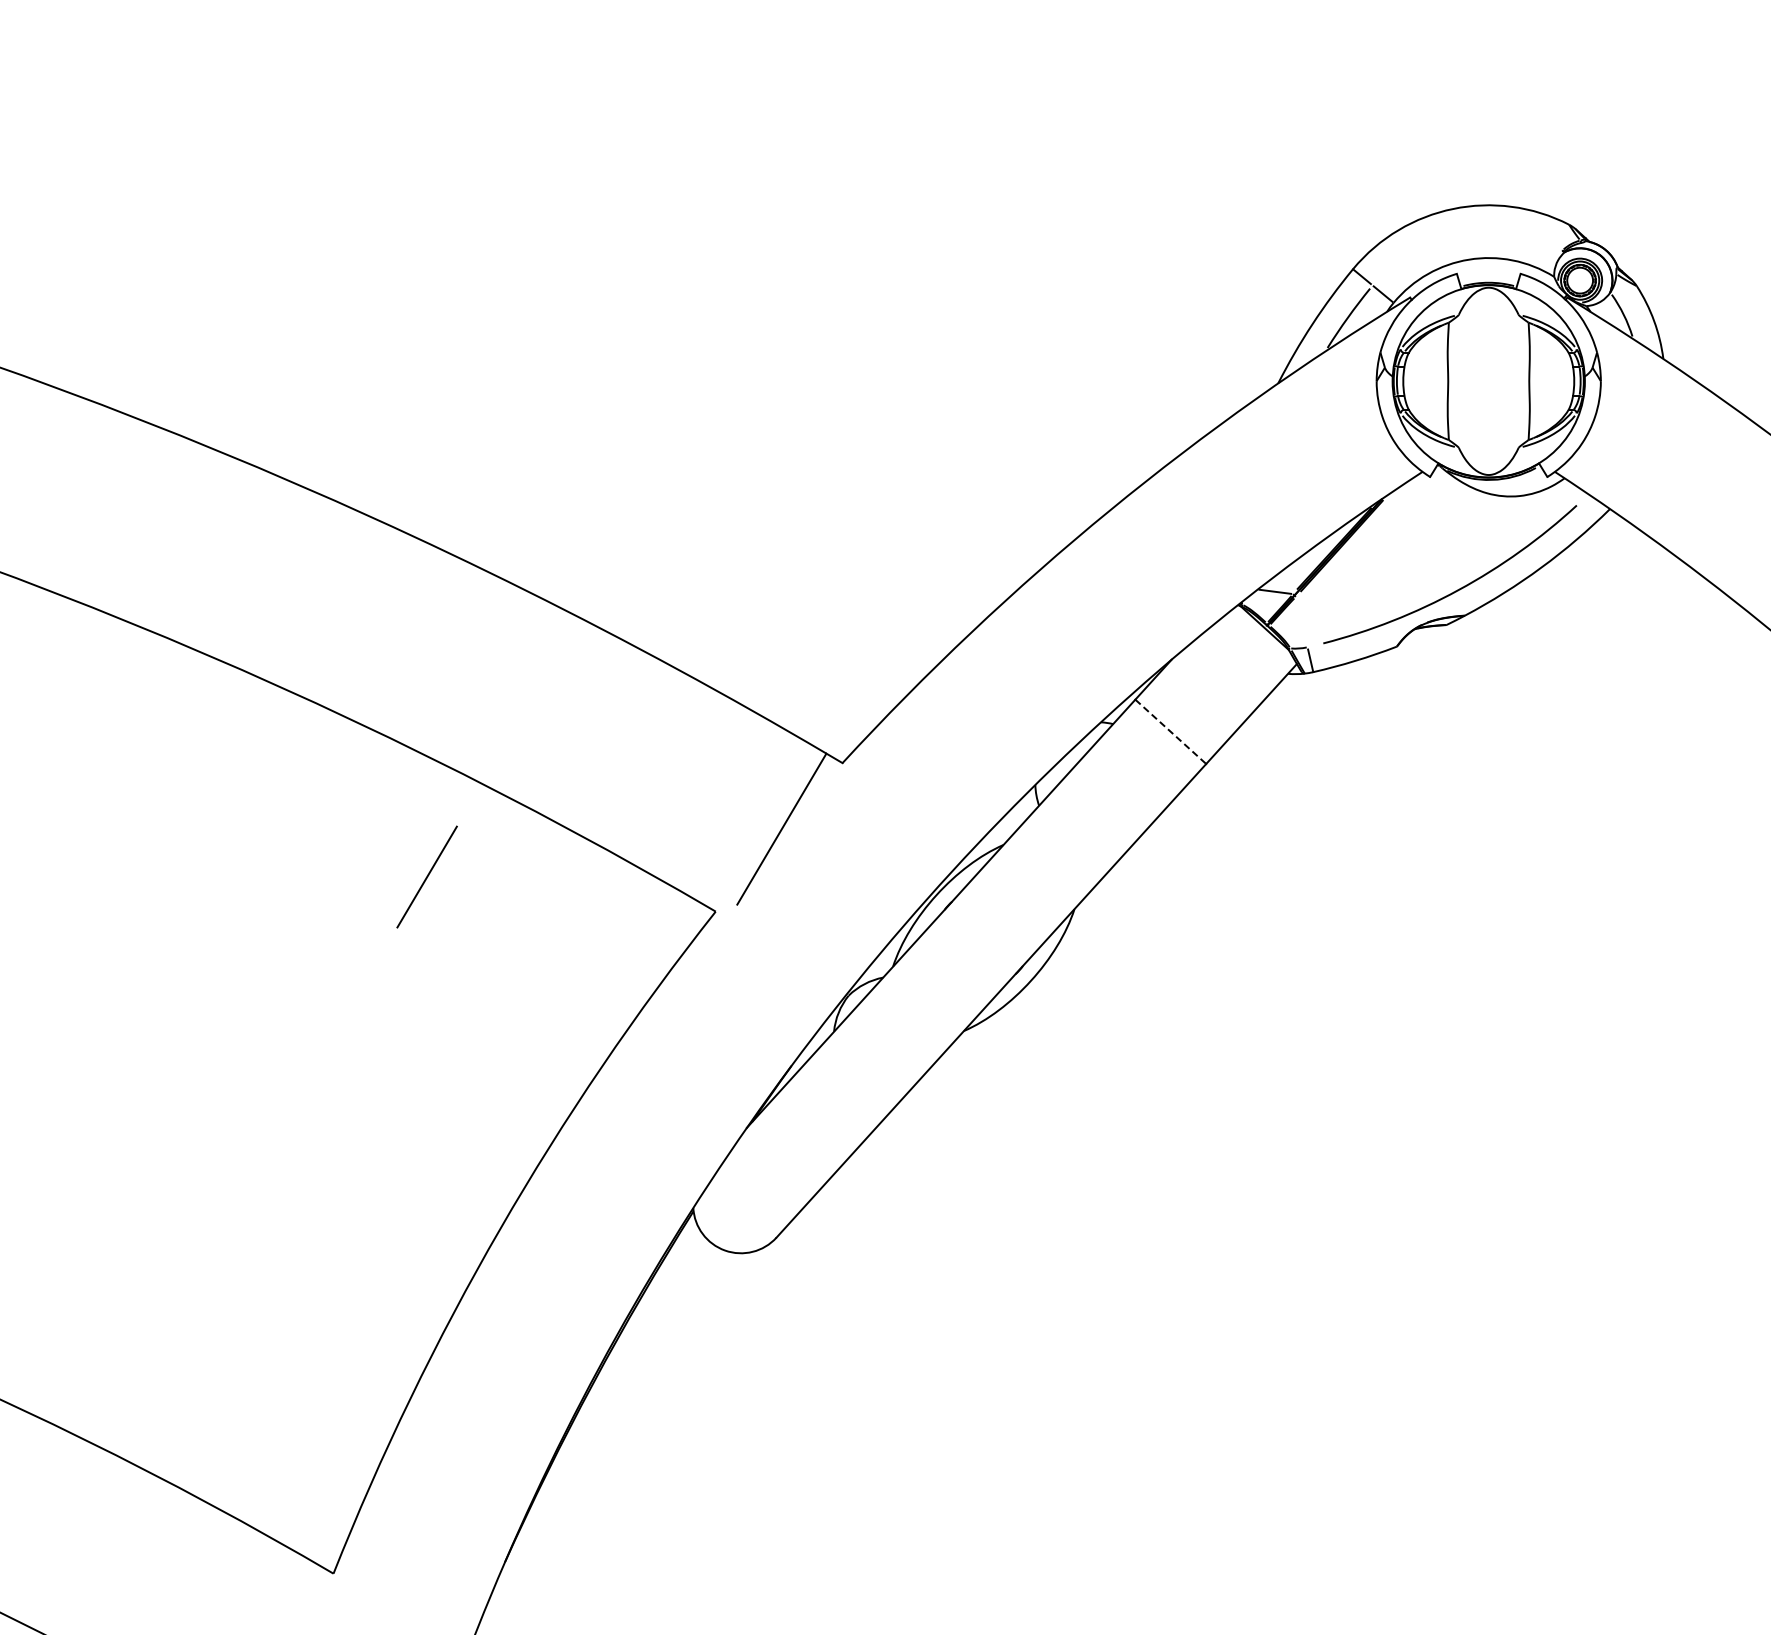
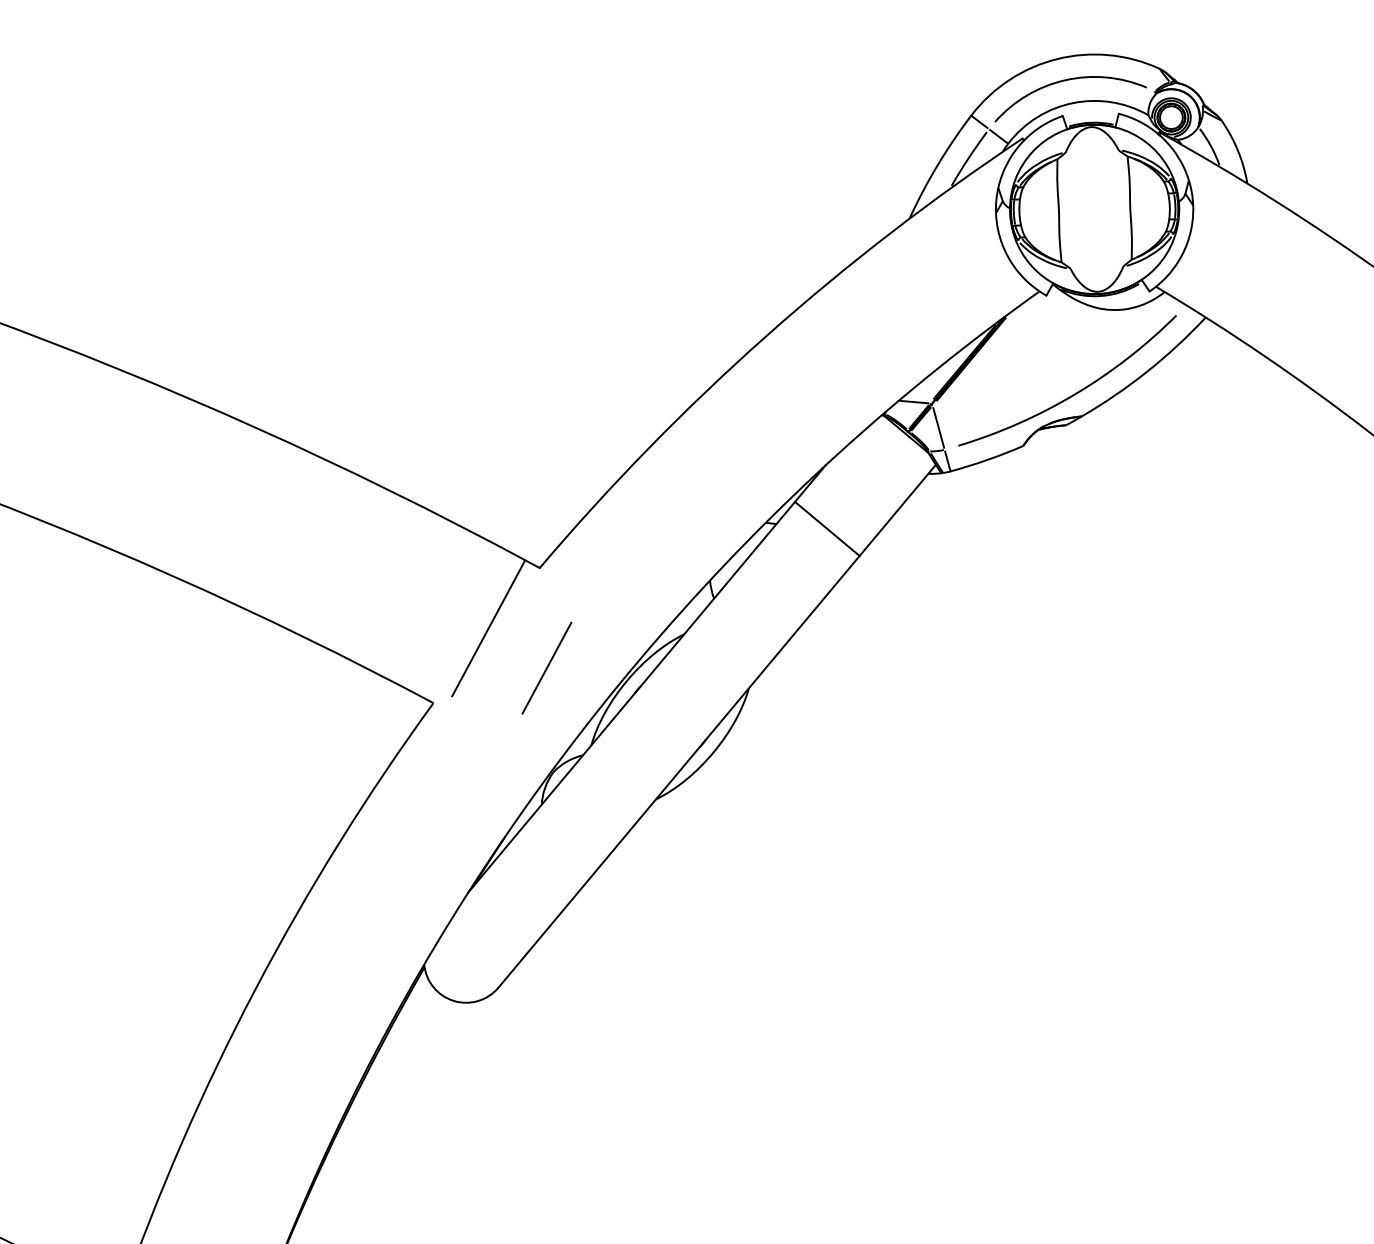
arc: (1462, 234) -> (1066, 81), added
line: (1301, 621) -> (938, 427), added
line: (1170, 731) -> (827, 528), dashed -> solid
line: (426, 876) -> (546, 667), moved

